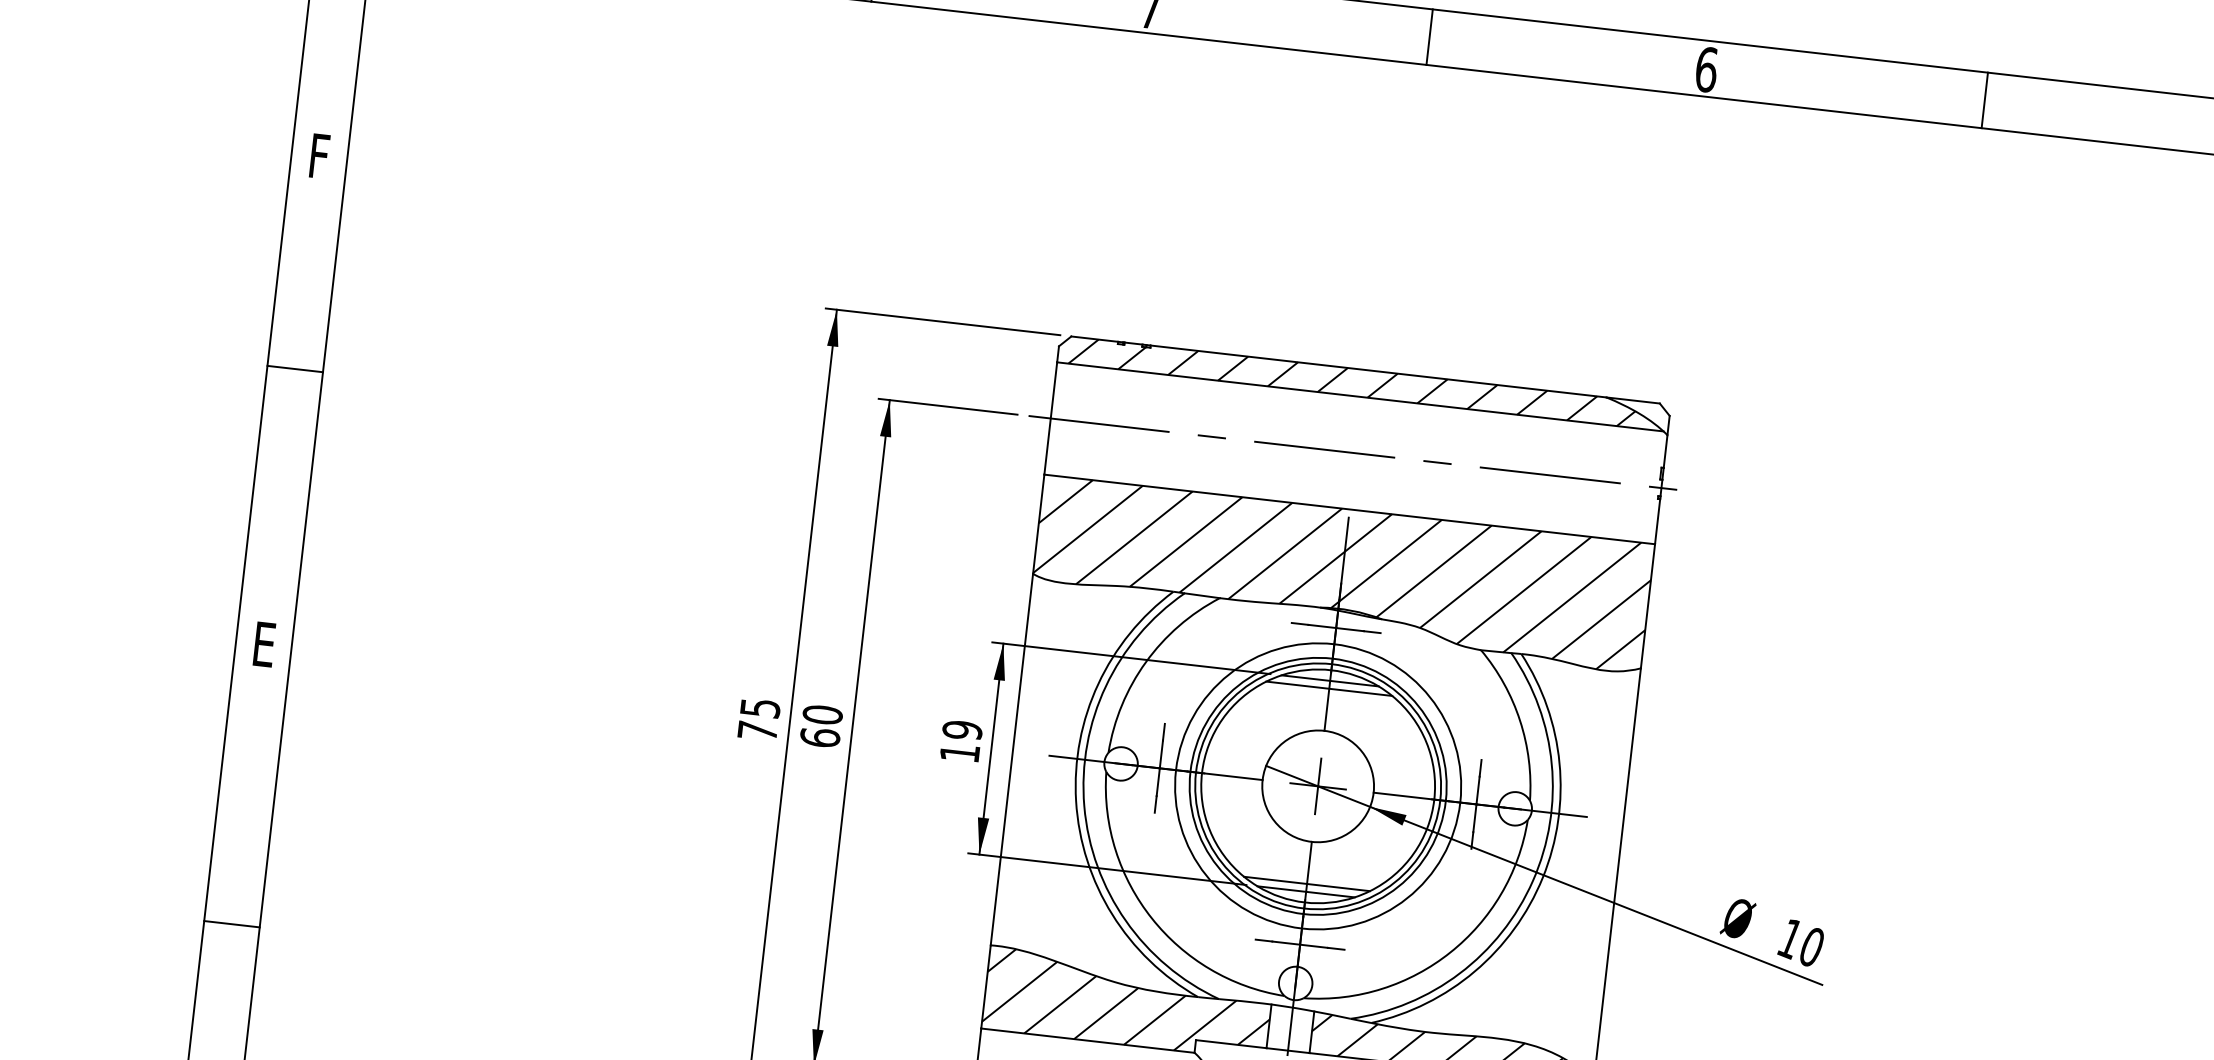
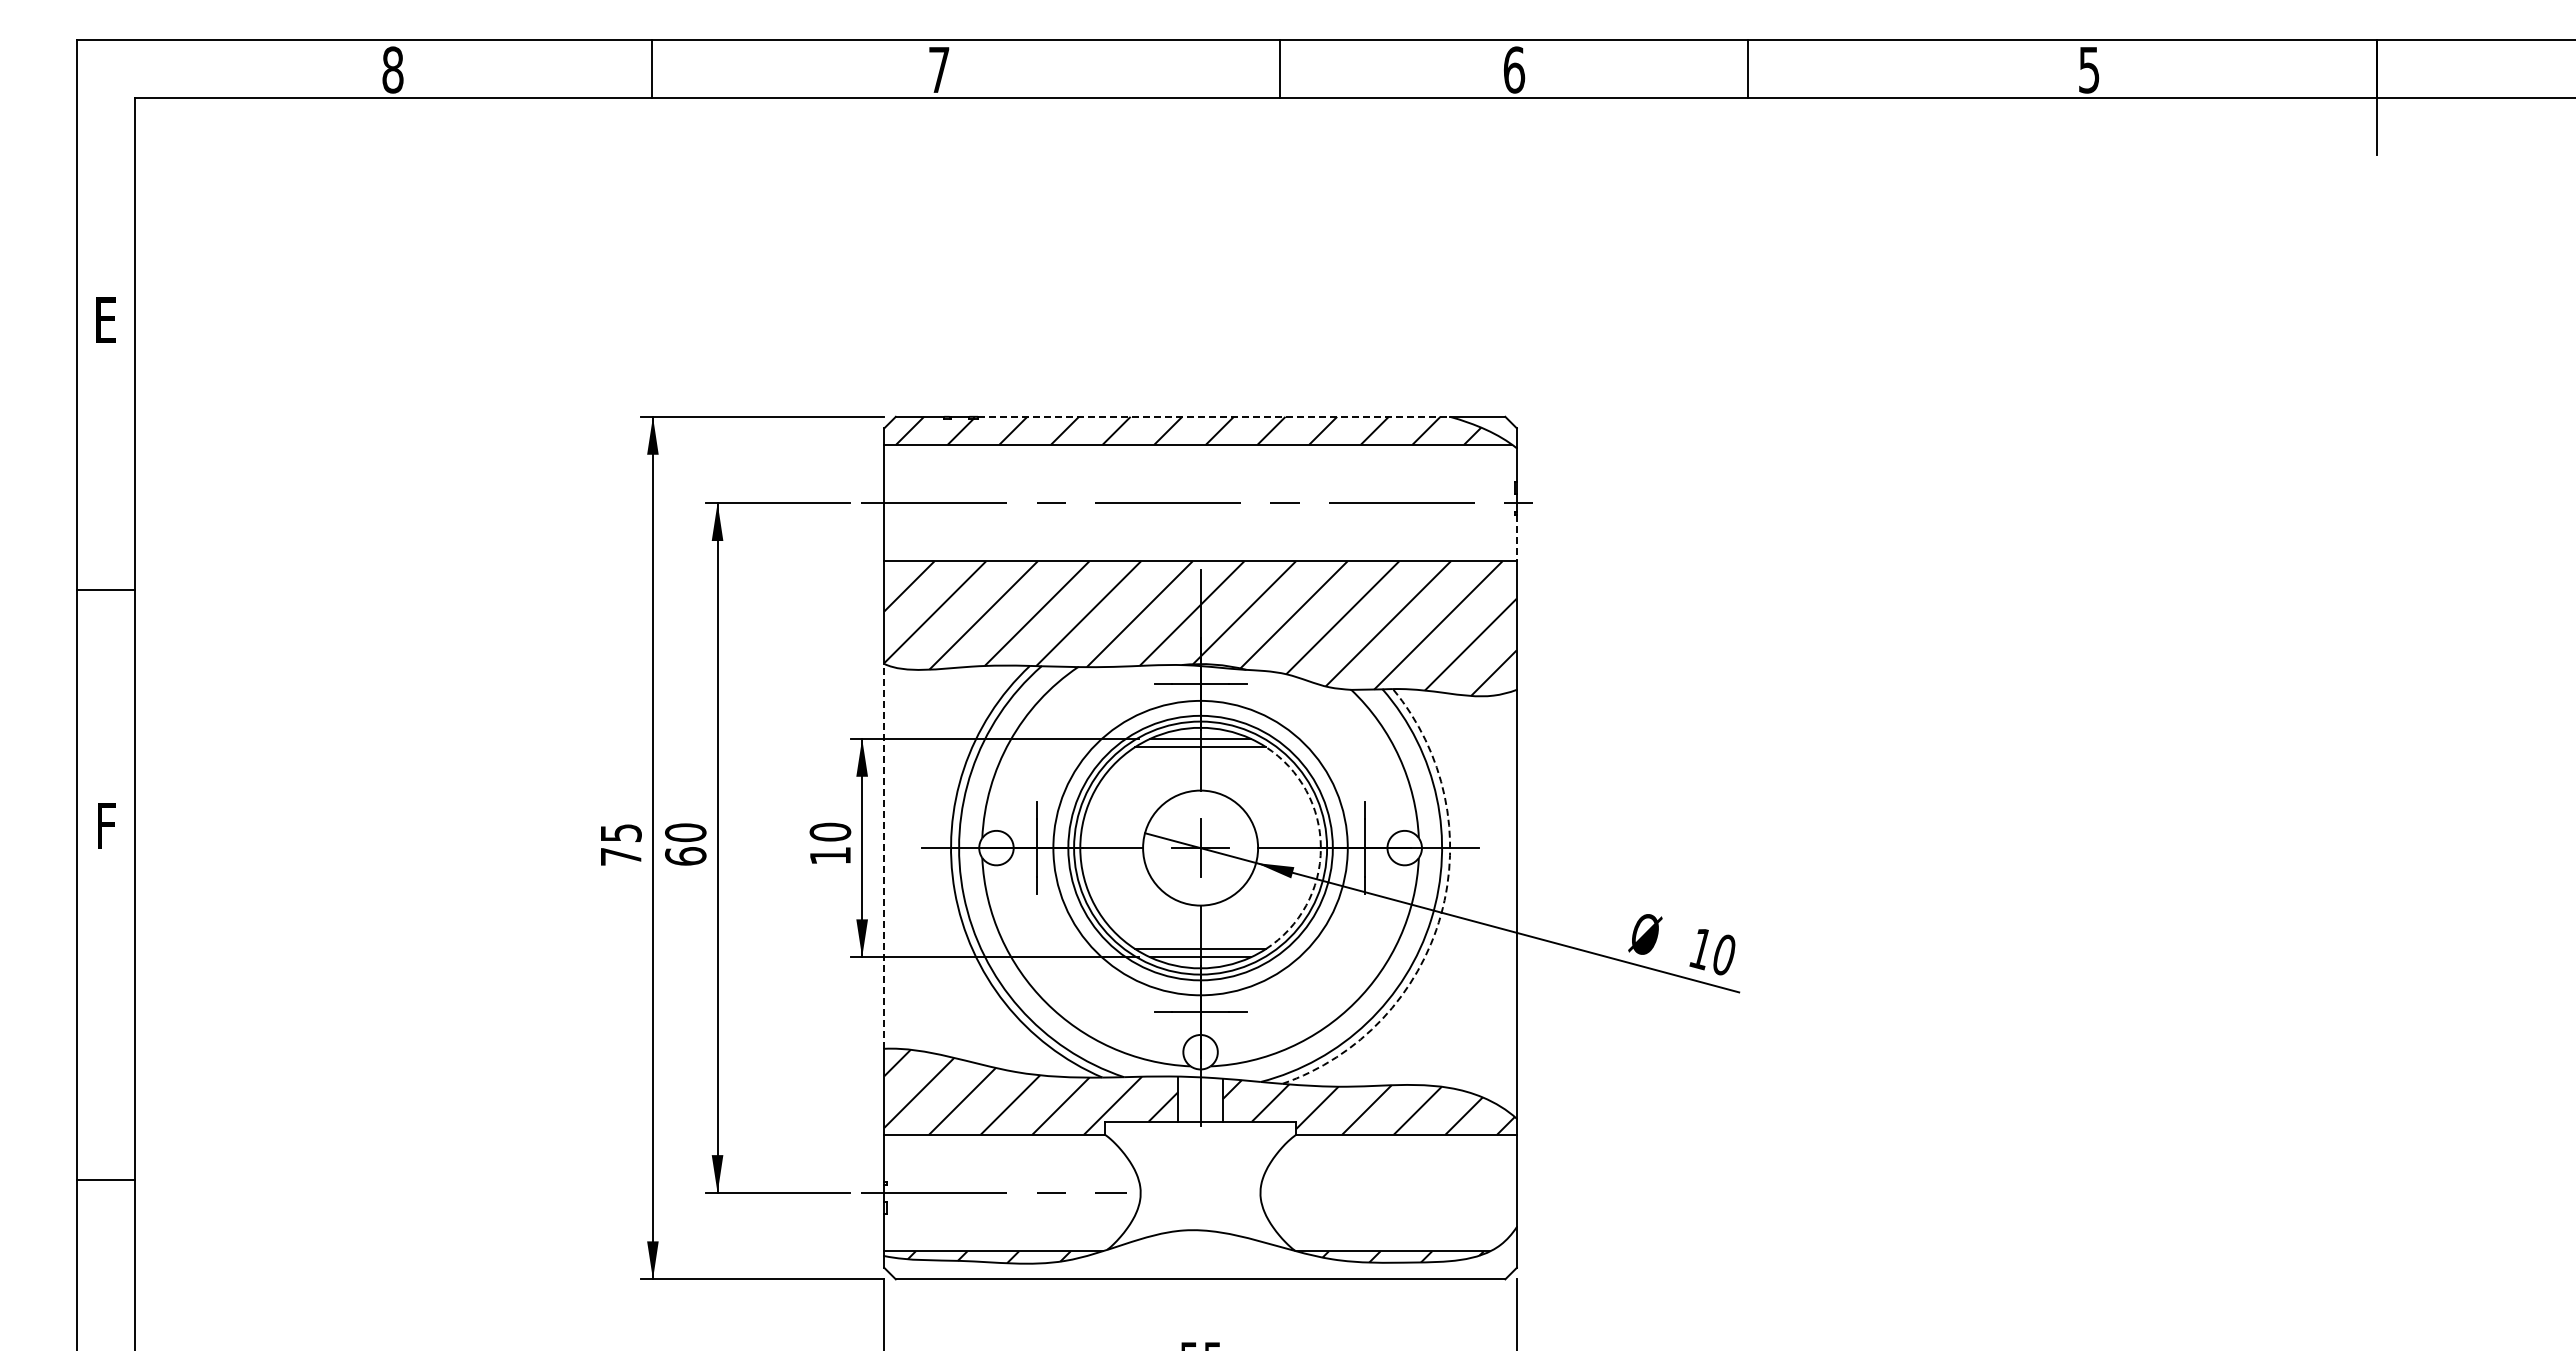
line: (1429, 36) -> (1280, 68), moved
line: (1985, 99) -> (1748, 68), moved
text: (319, 155) -> (105, 319), F -> E
line: (294, 368) -> (105, 589), moved
line: (1379, 371) -> (1214, 416), solid -> dashed
line: (1657, 522) -> (1516, 538), solid -> dashed
text: (264, 644) -> (106, 825), E -> F
text: (962, 729) -> (830, 831), 19 -> 10
line: (1012, 758) -> (884, 855), solid -> dashed
arc: (1433, 799) -> (1320, 848), solid -> dashed
arc: (1542, 877) -> (1440, 915), solid -> dashed
line: (231, 924) -> (105, 1179), moved

